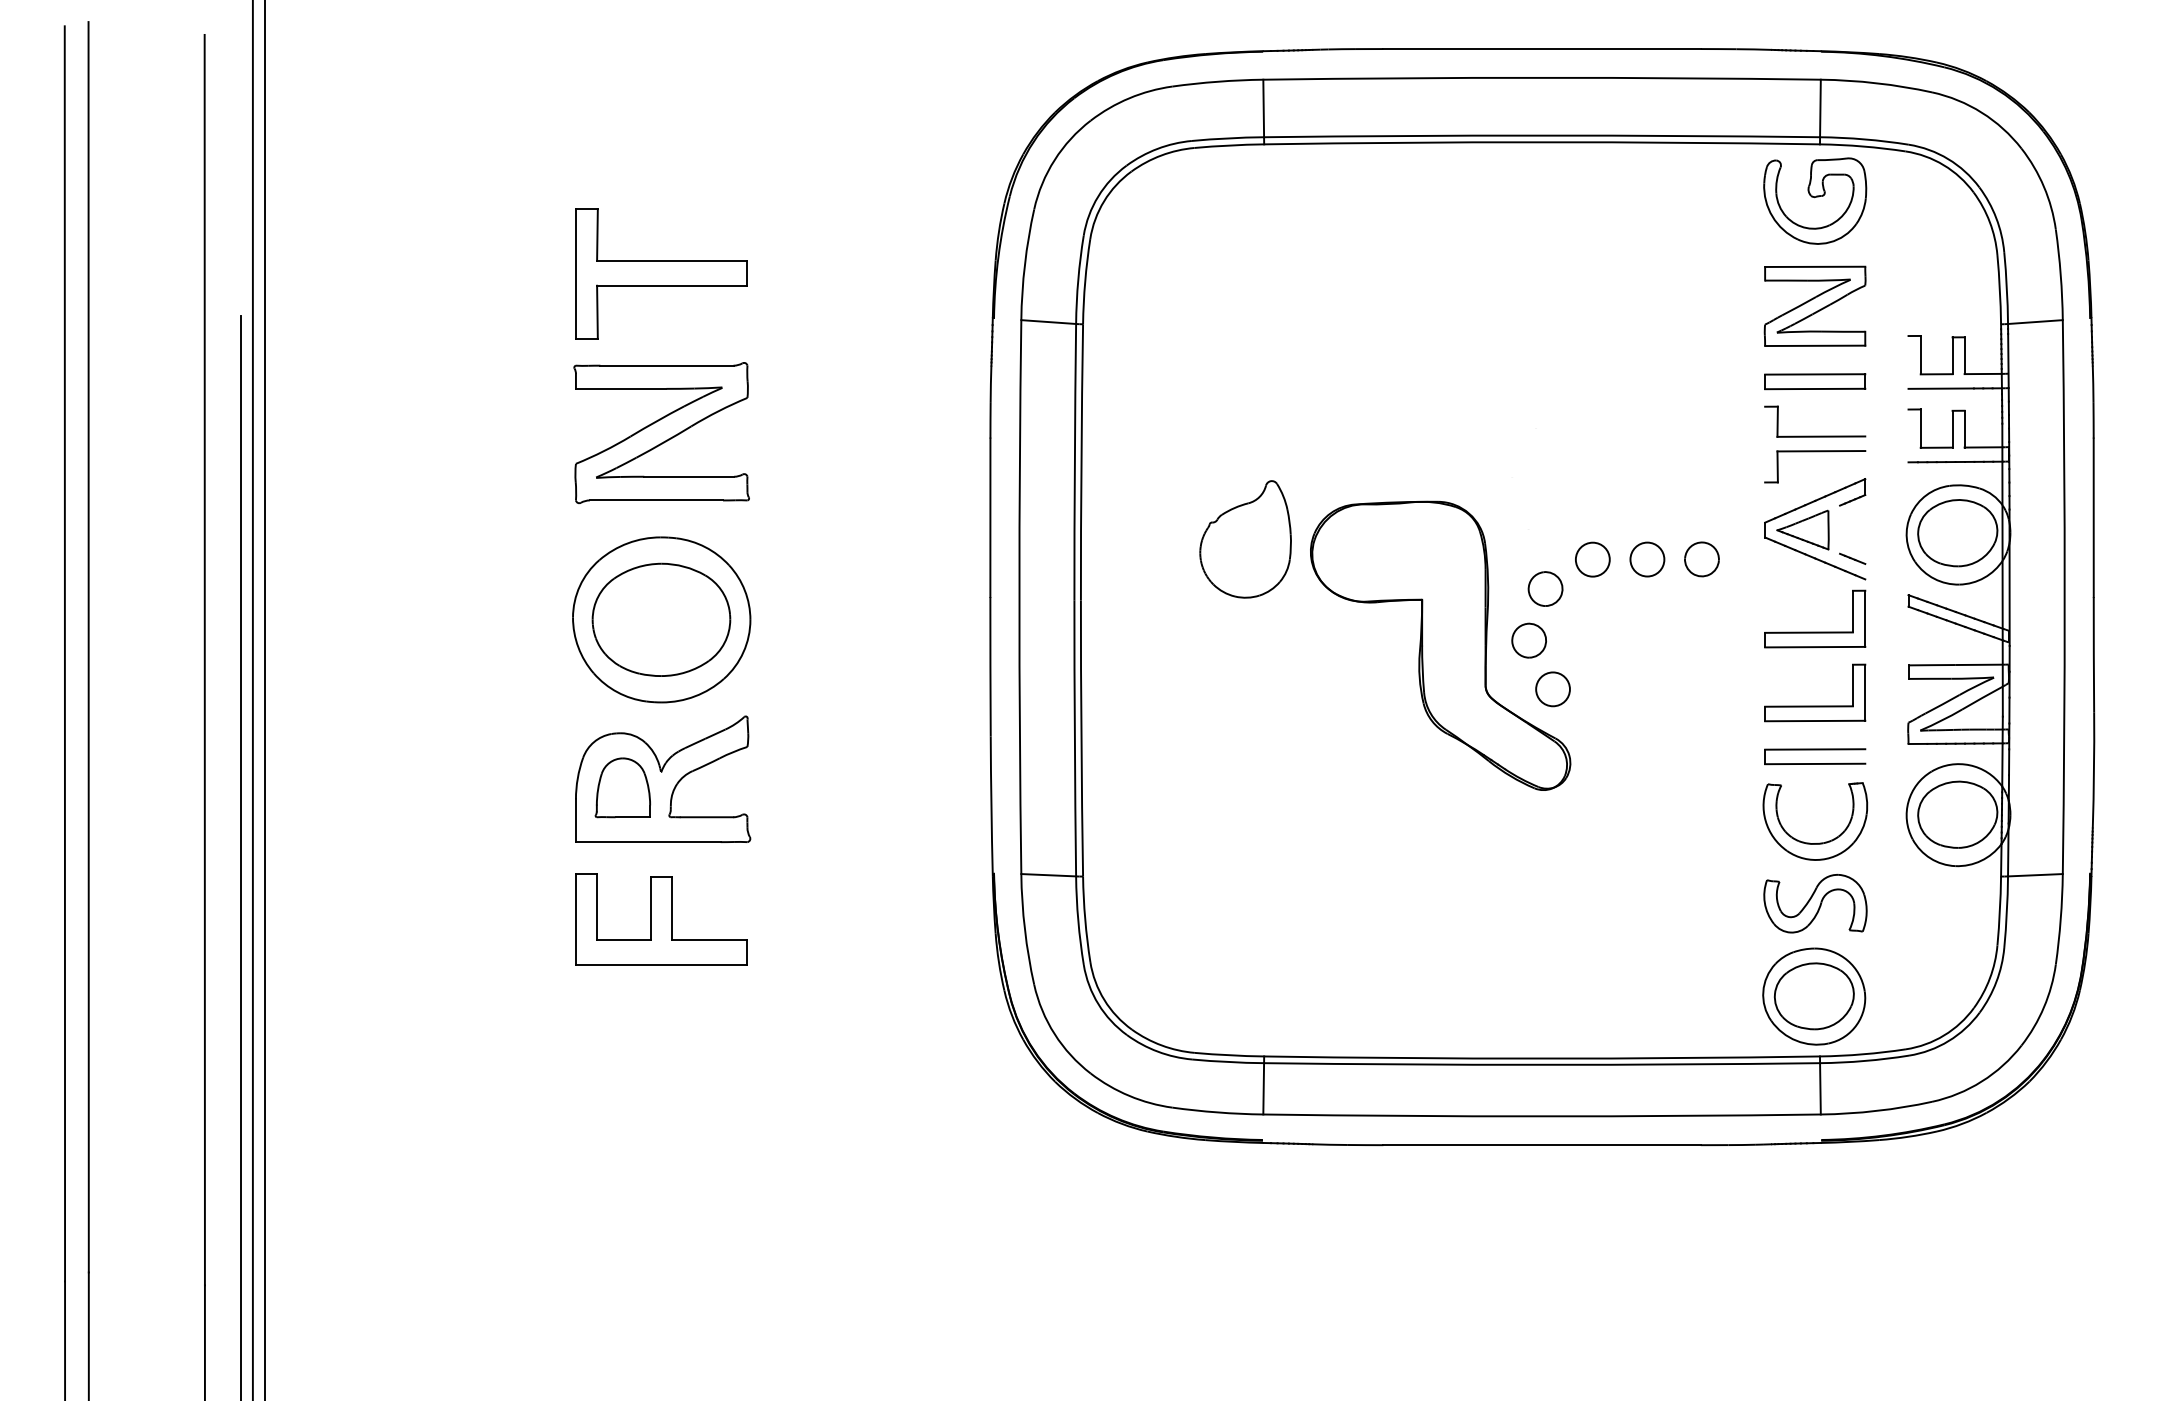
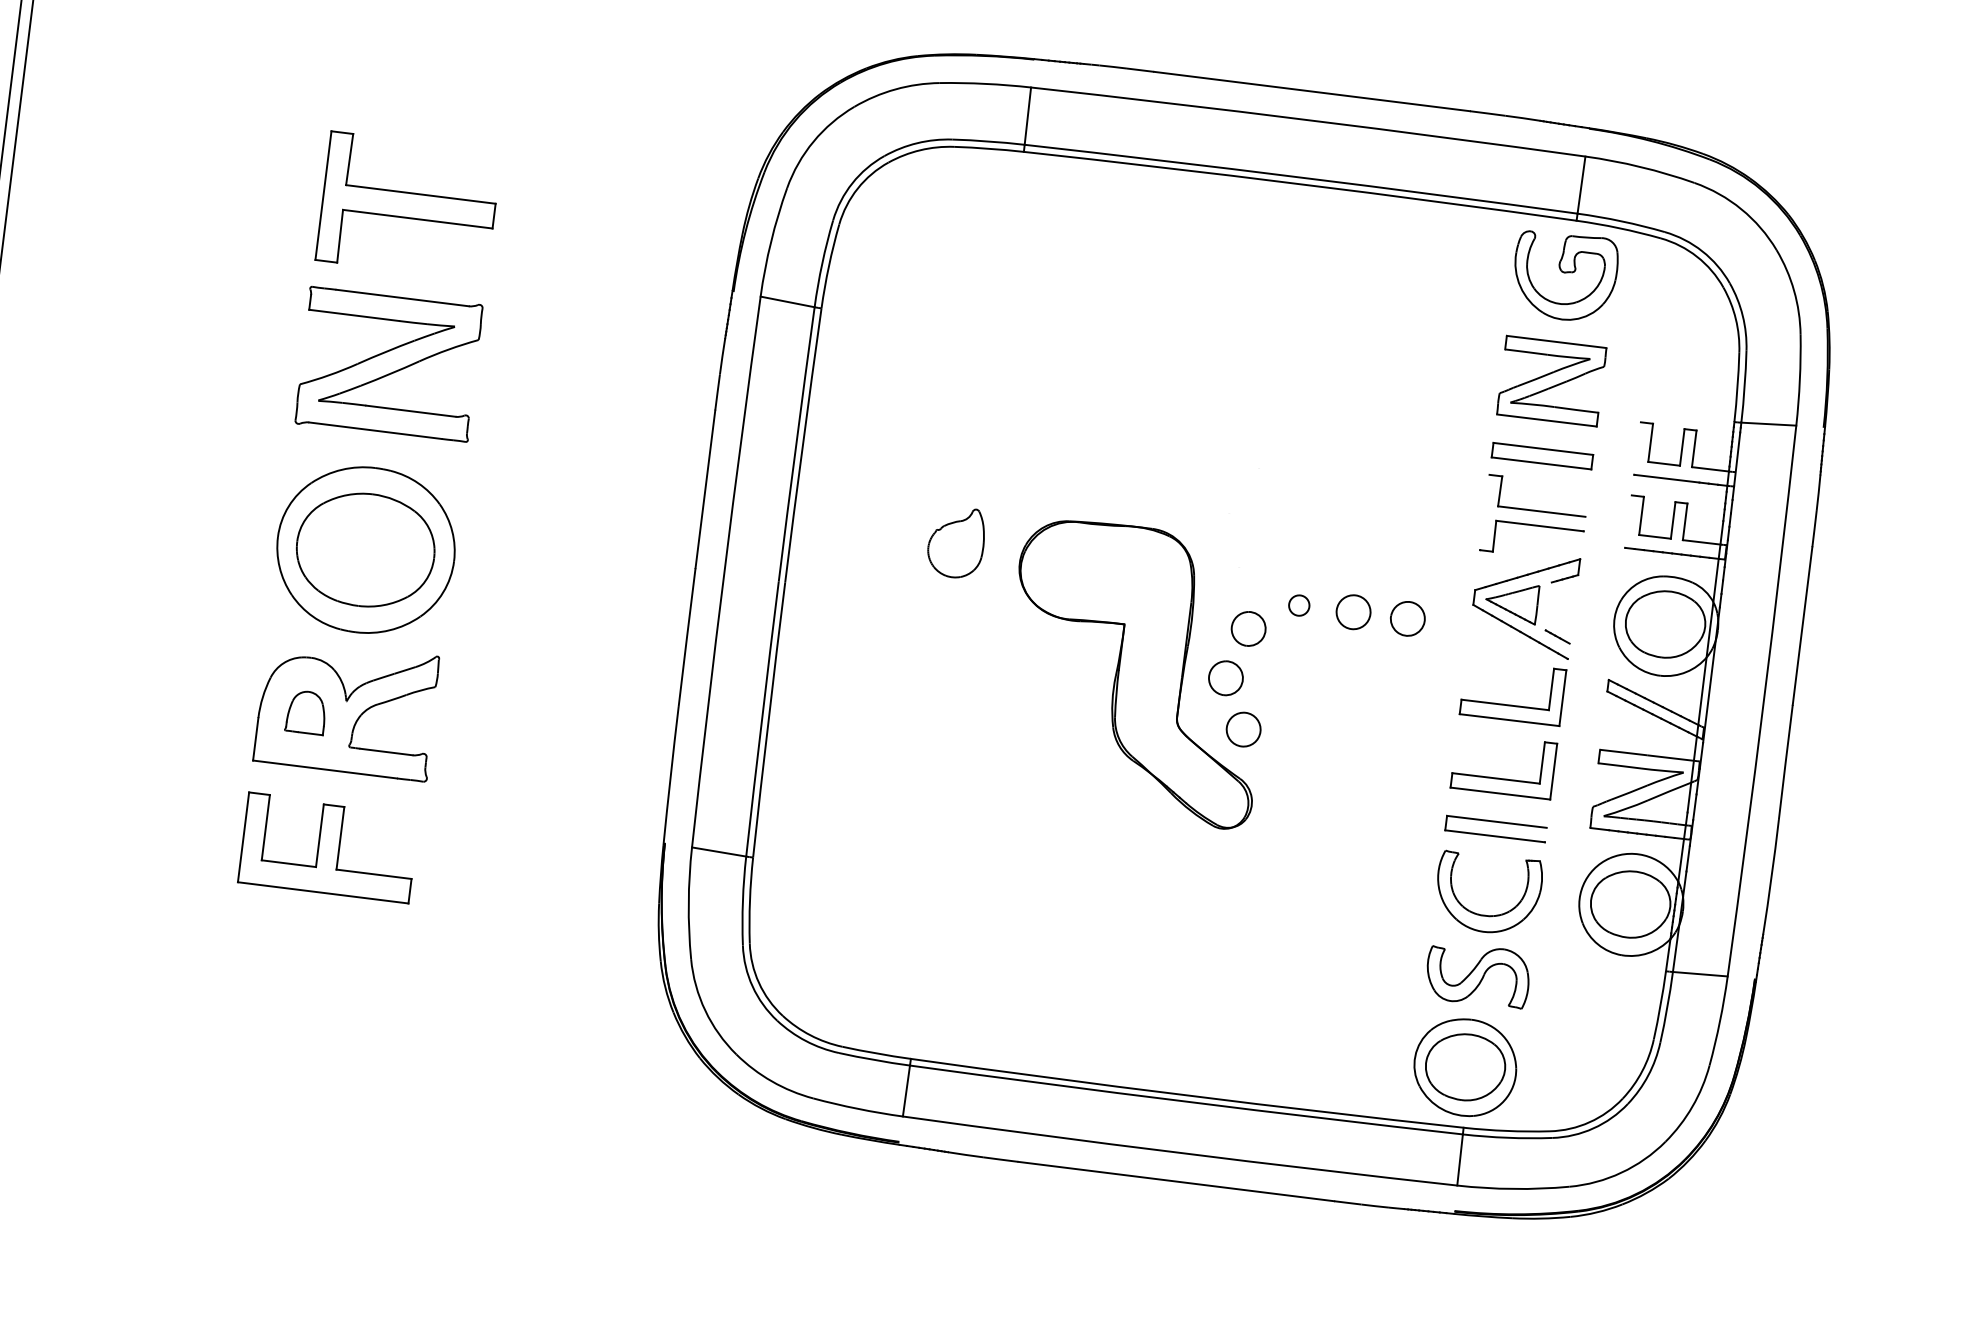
part: (1245, 539) -> (956, 542), size x0.6
circle: (1592, 559) -> (1298, 605), size x0.6
part: (622, 787) -> (306, 711), size x0.7

